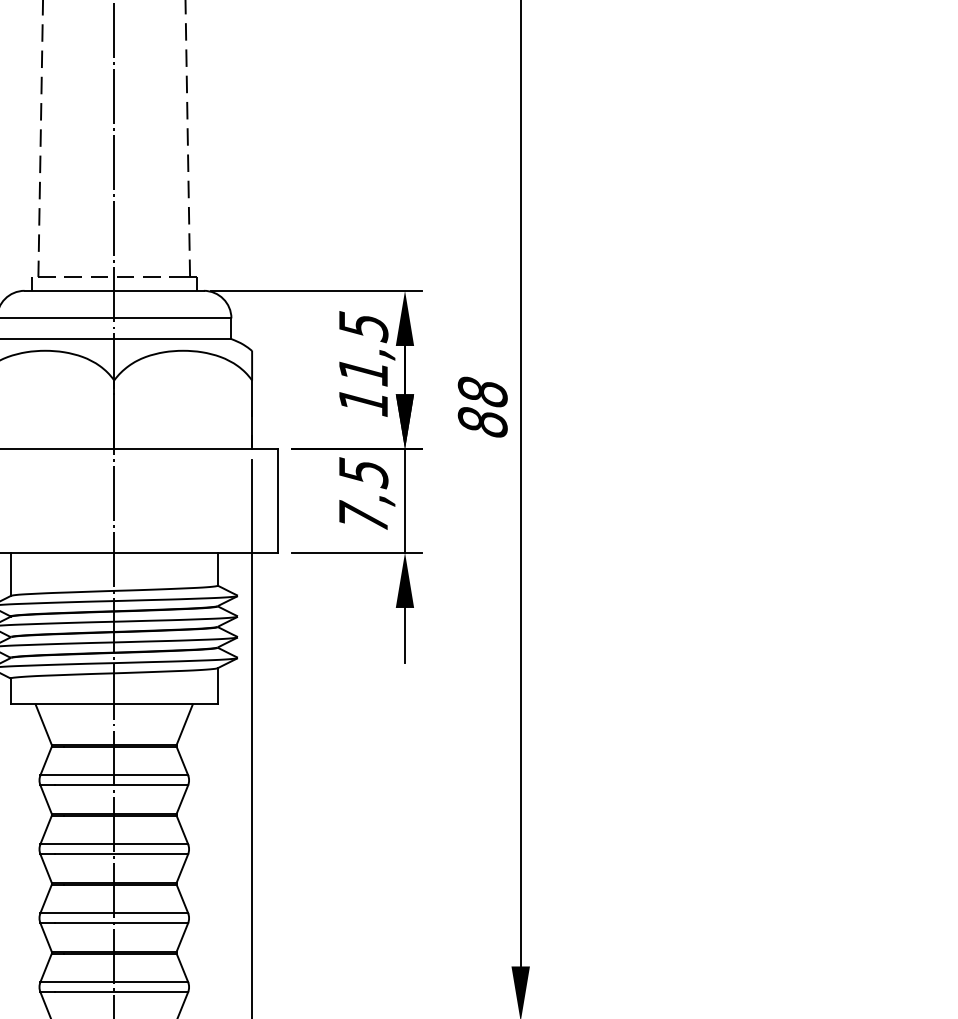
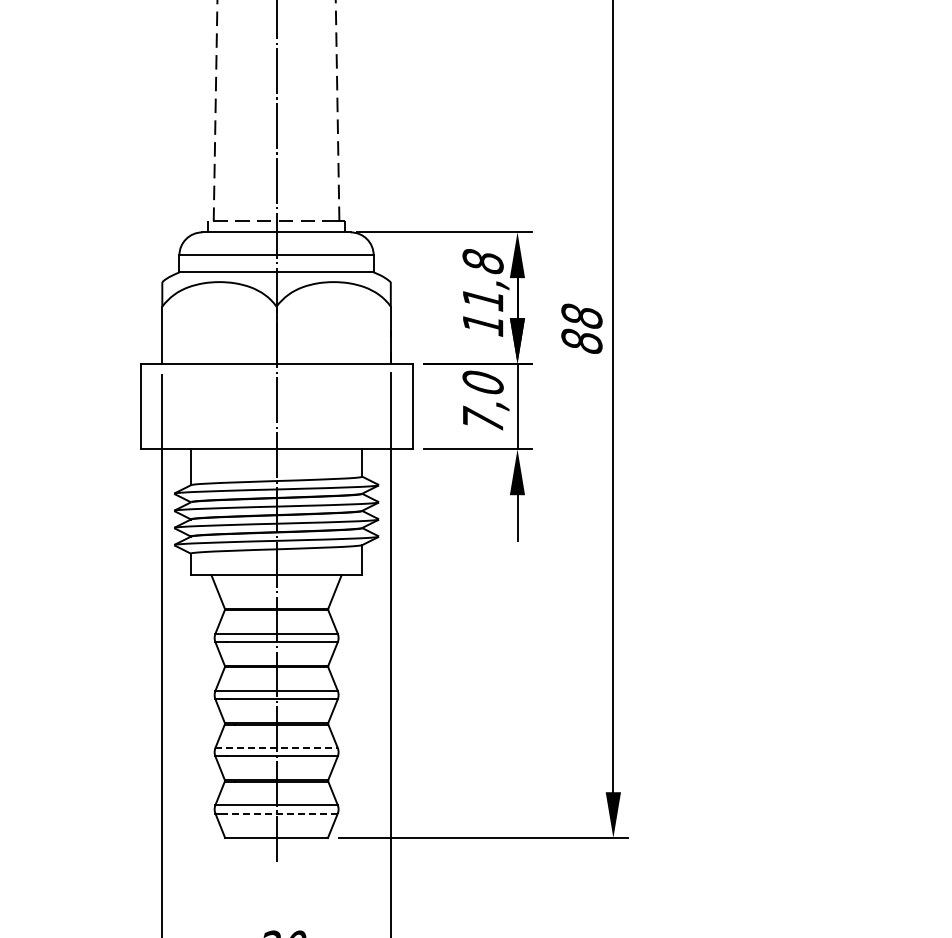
text: (362, 327) -> (482, 262), 11,5 -> 11,8
text: (362, 473) -> (482, 383), 7,5 -> 7,0
line: (115, 913) -> (277, 748), solid -> dashed
line: (121, 992) -> (282, 813), solid -> dashed

